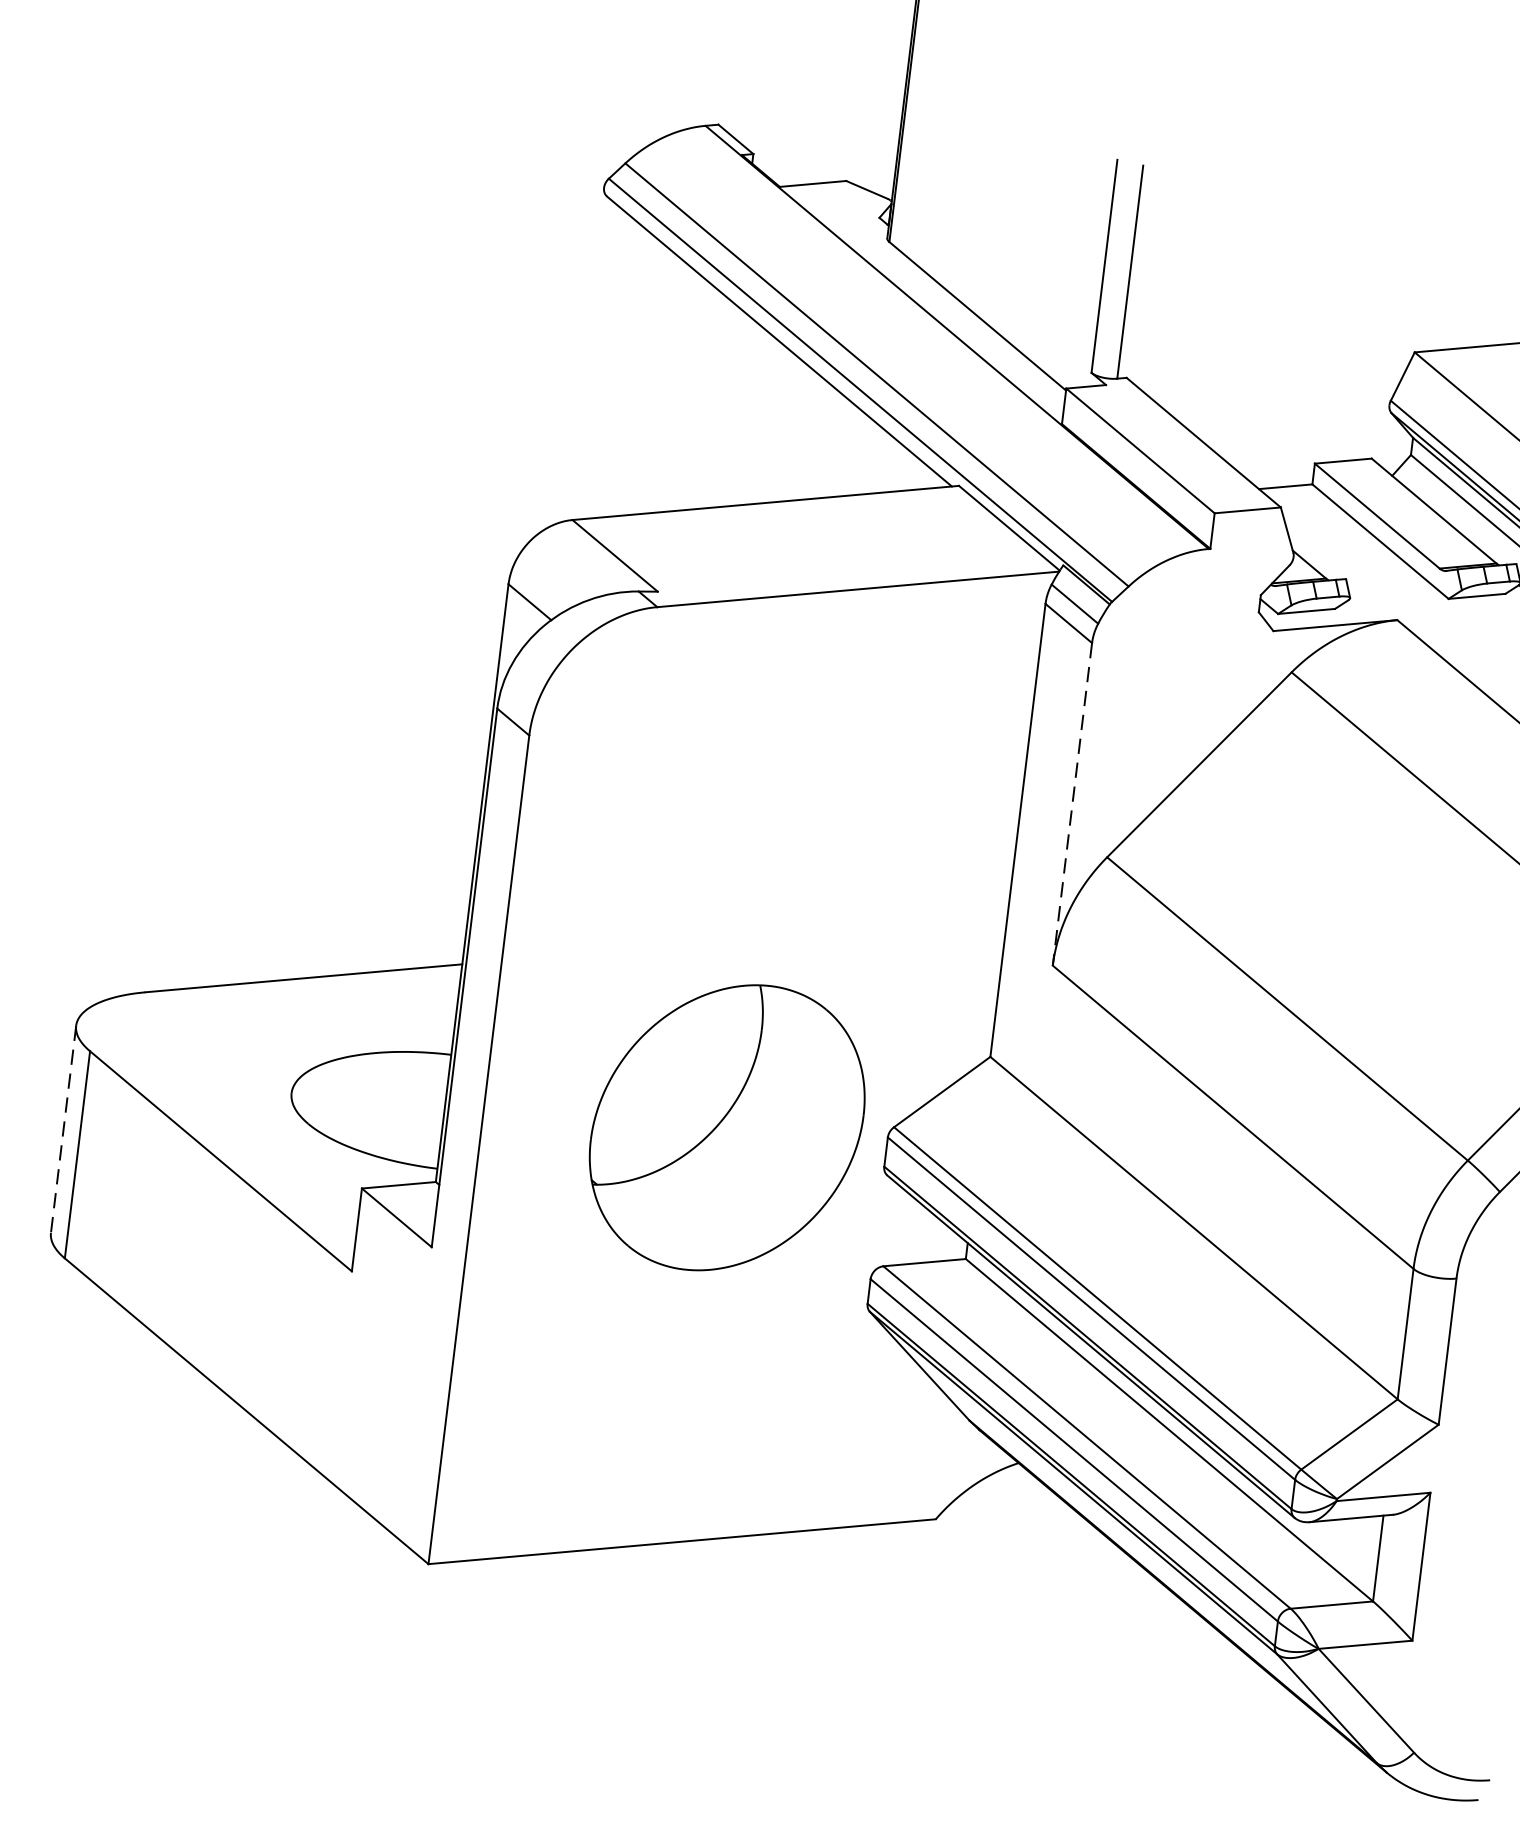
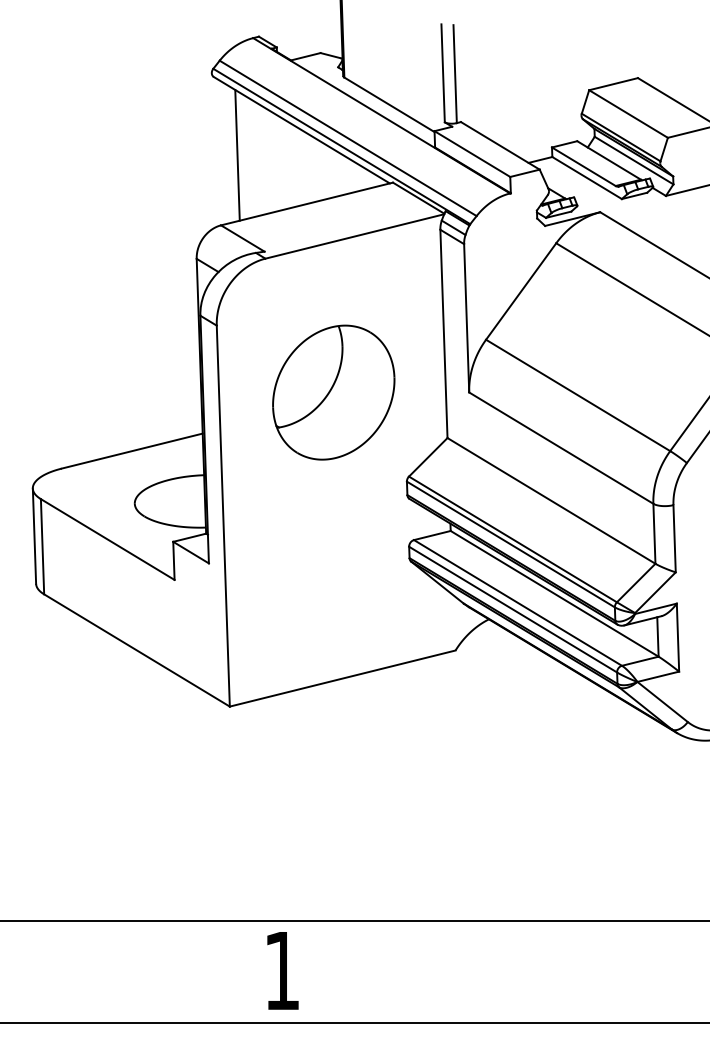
line: (632, 372) -> (237, 154), added
line: (1071, 804) -> (466, 318), dashed -> solid
part: (726, 1127) -> (333, 392), moved
line: (63, 1129) -> (34, 536), dashed -> solid

